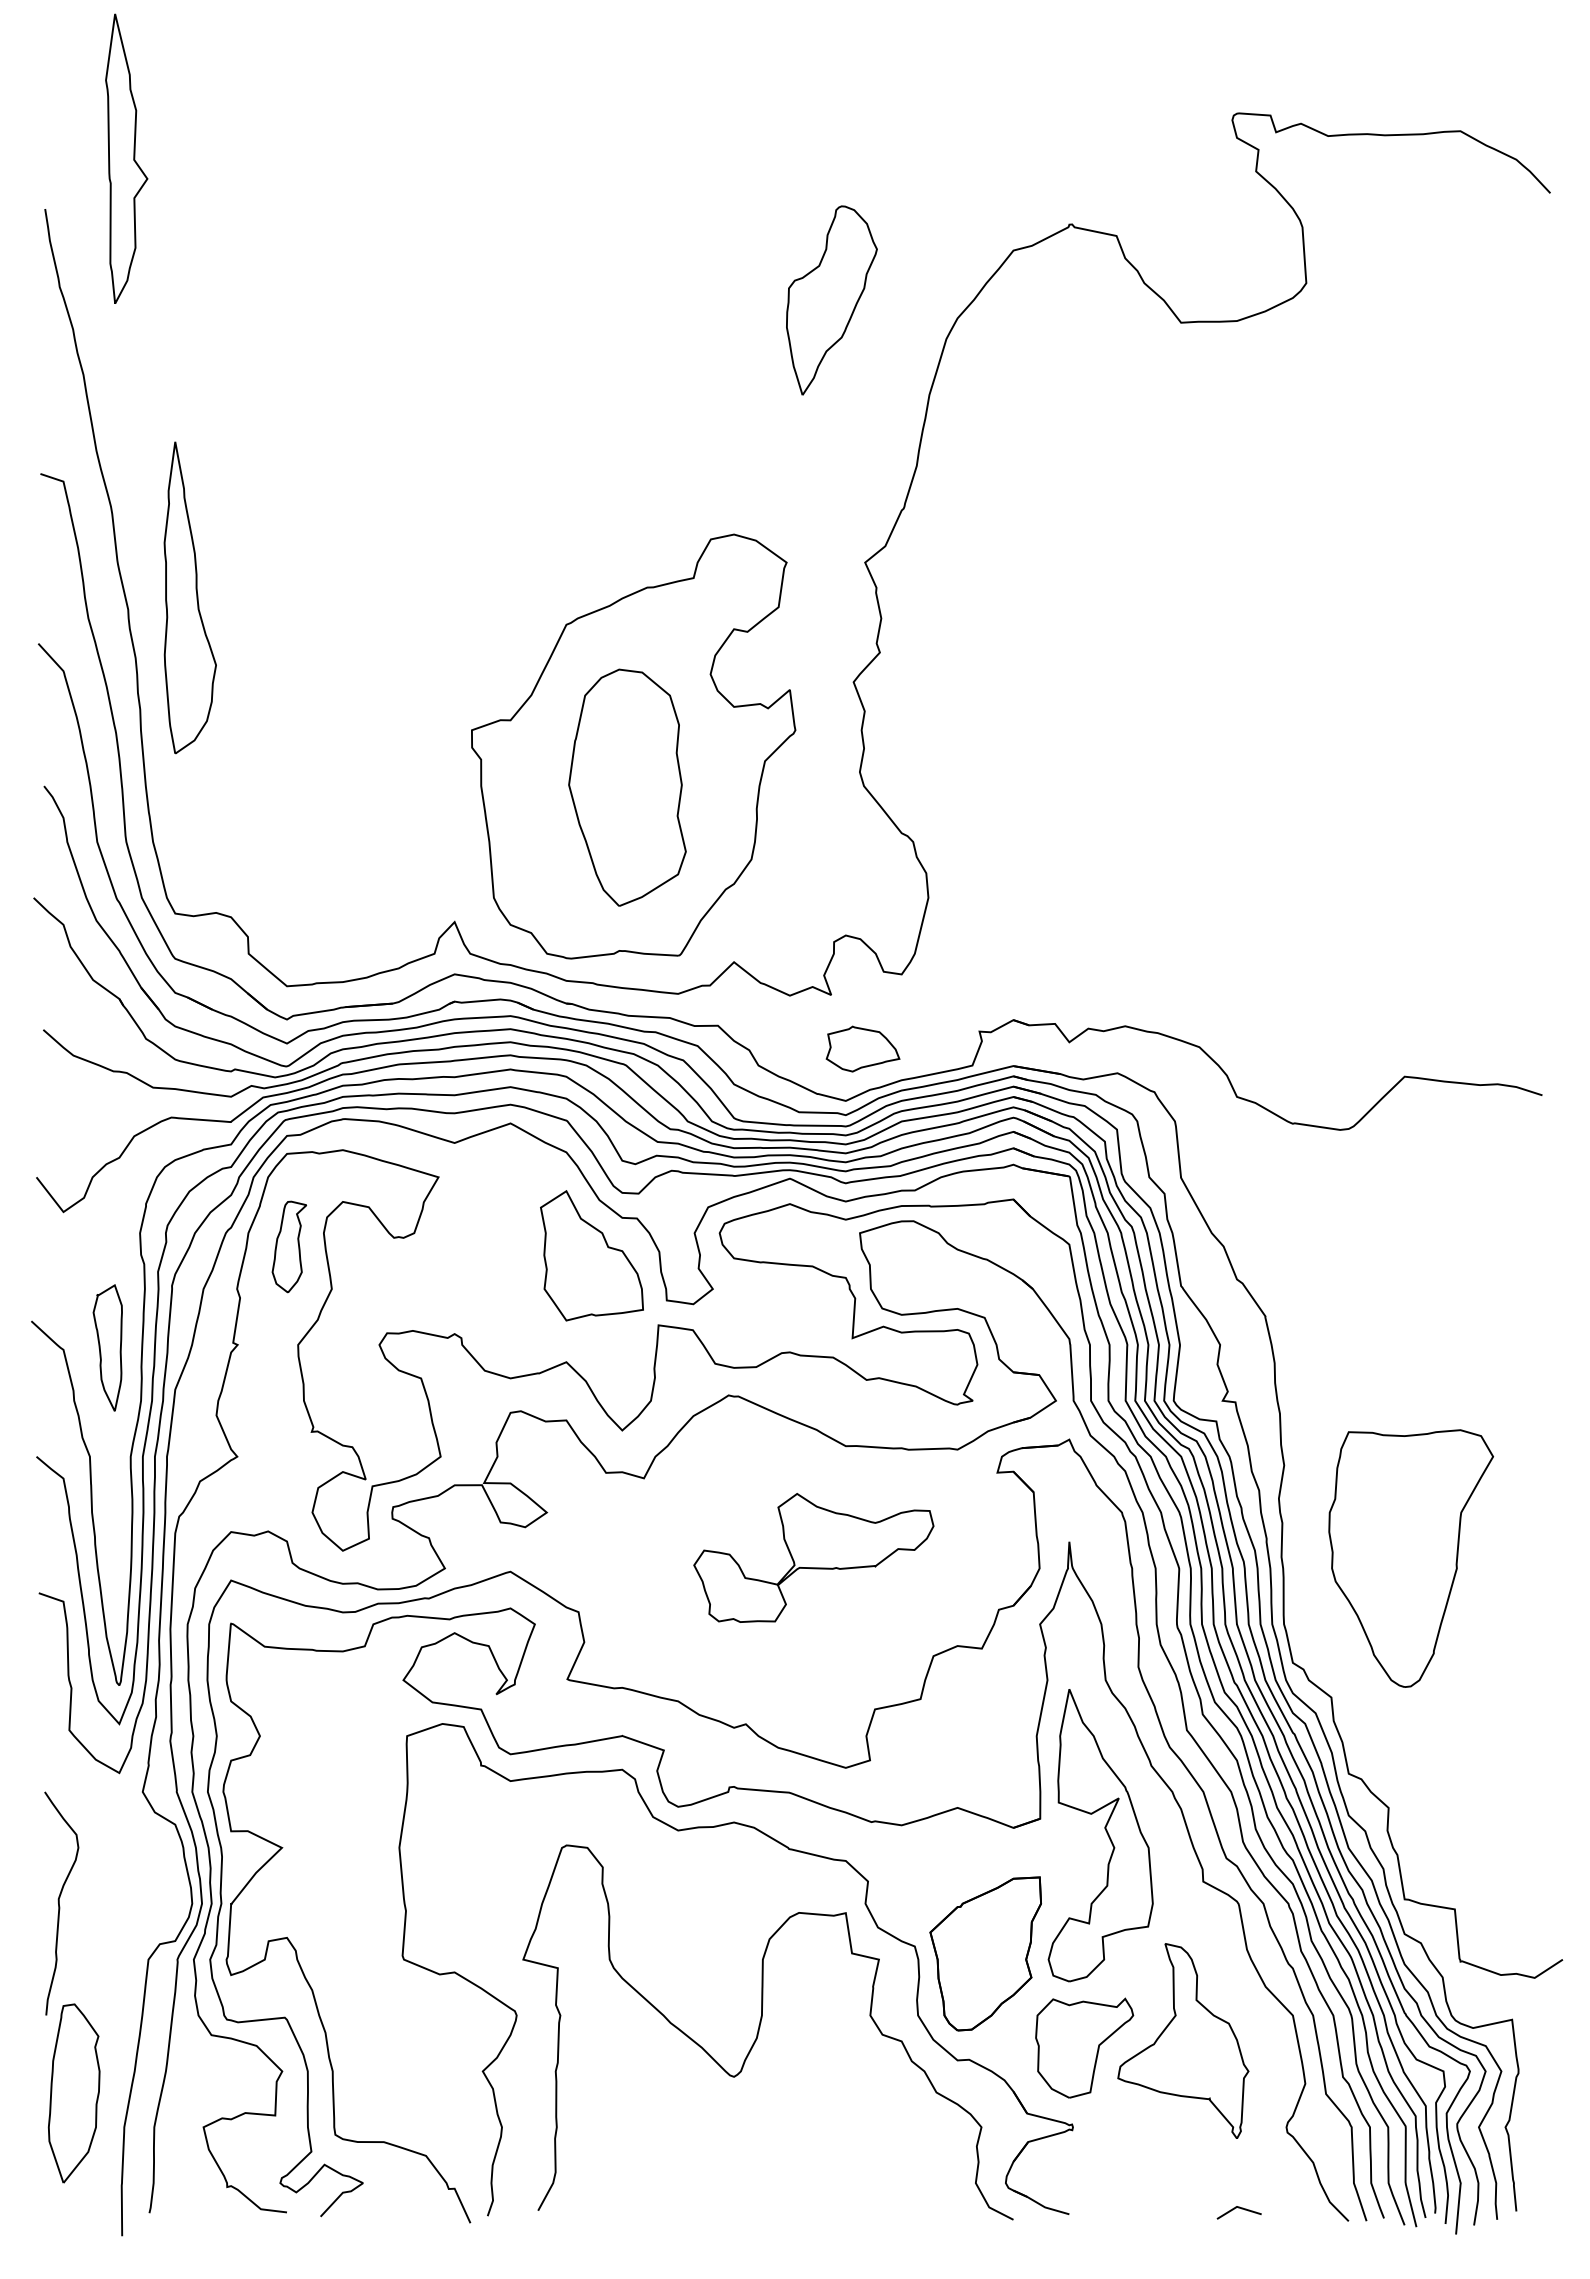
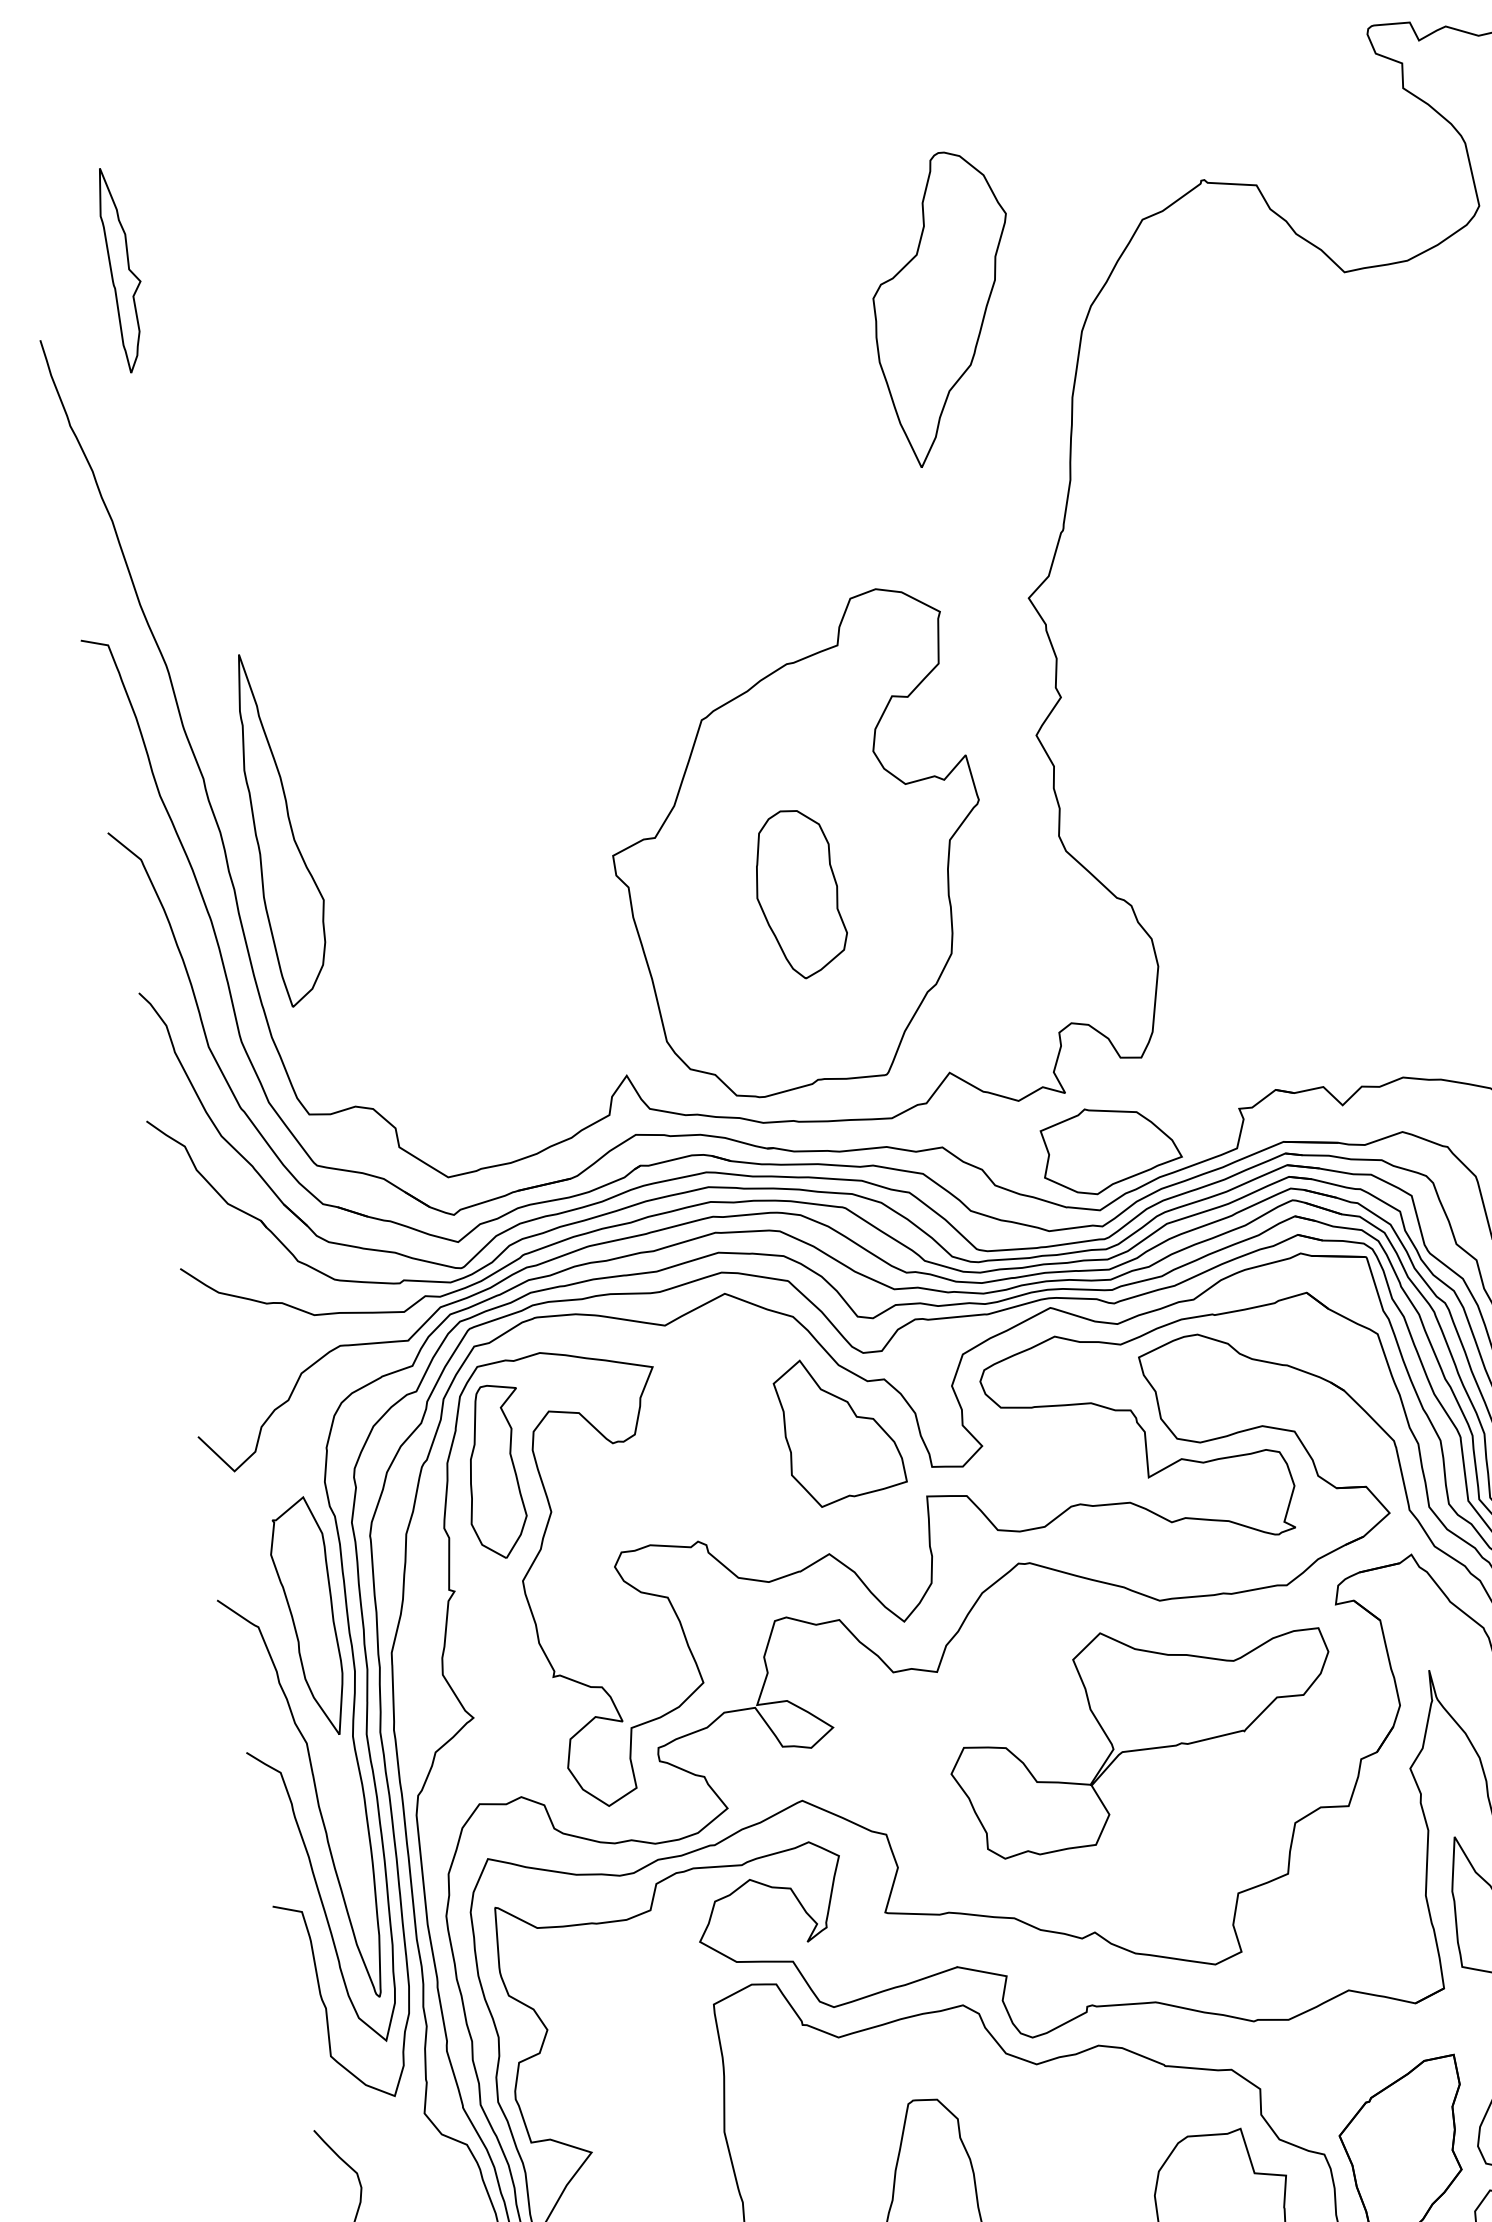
part: (126, 158) -> (123, 269), size x0.62
part: (831, 300) -> (945, 307), size x1.43
part: (189, 597) -> (281, 828), moved
part: (627, 787) -> (798, 893), size x0.62
part: (862, 1048) -> (1109, 1148), size x1.67
part: (289, 1246) -> (496, 1471), size x1.67
part: (107, 1347) -> (307, 1616), size x1.67
part: (813, 1557) -> (1142, 1732), size x1.43

